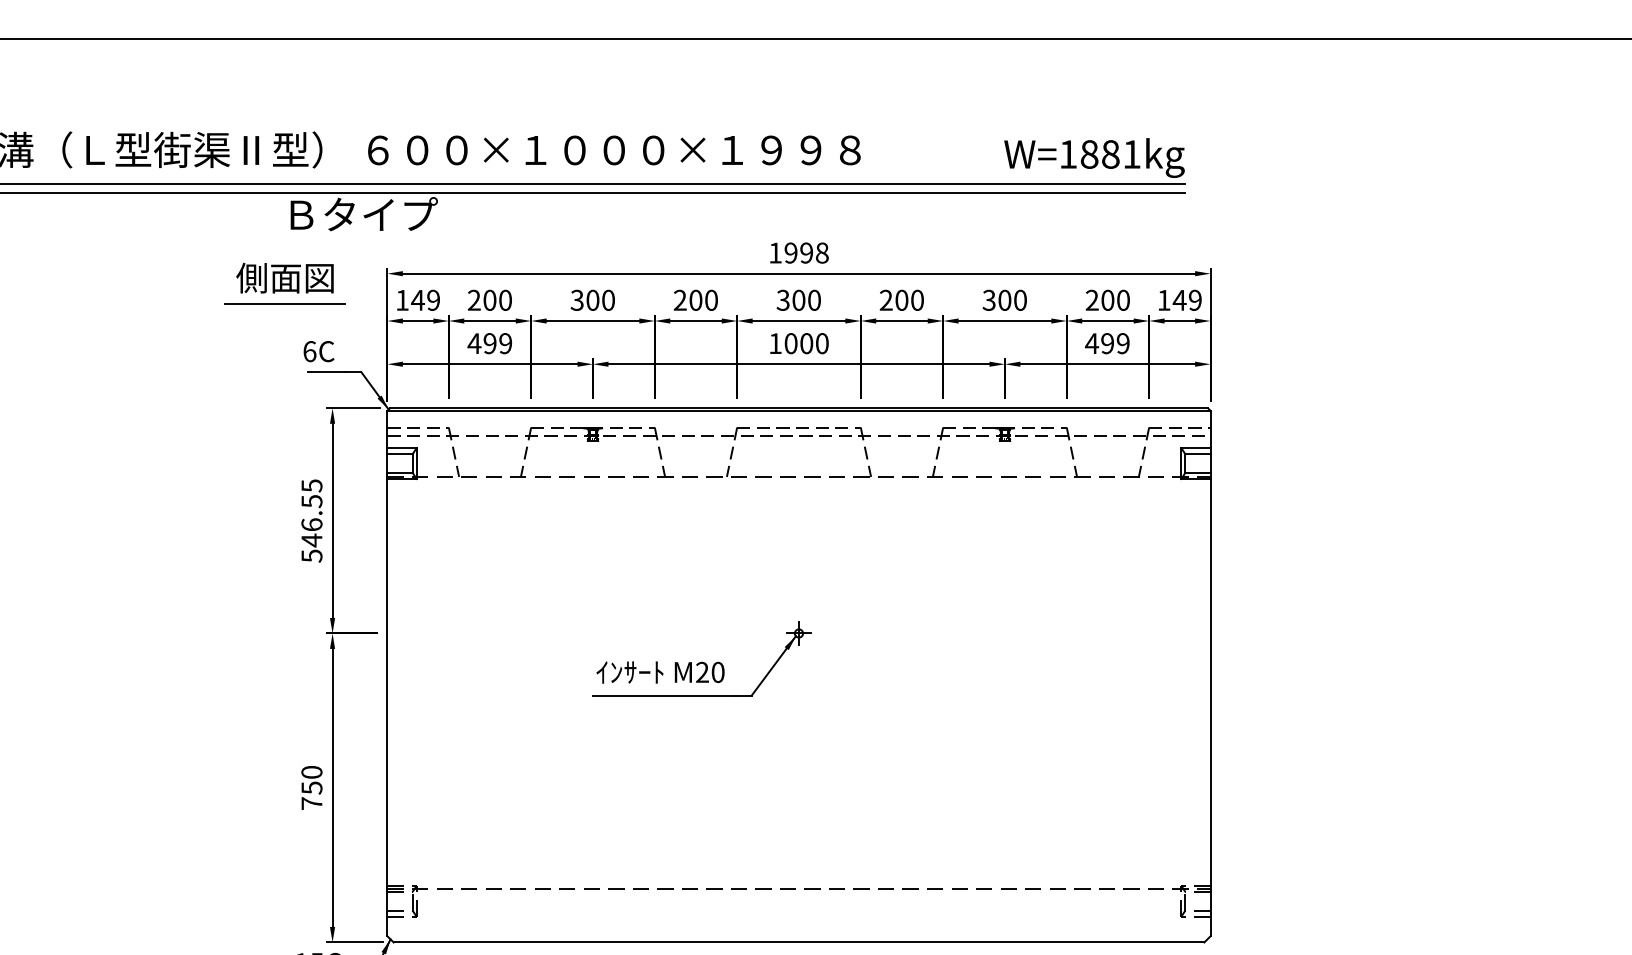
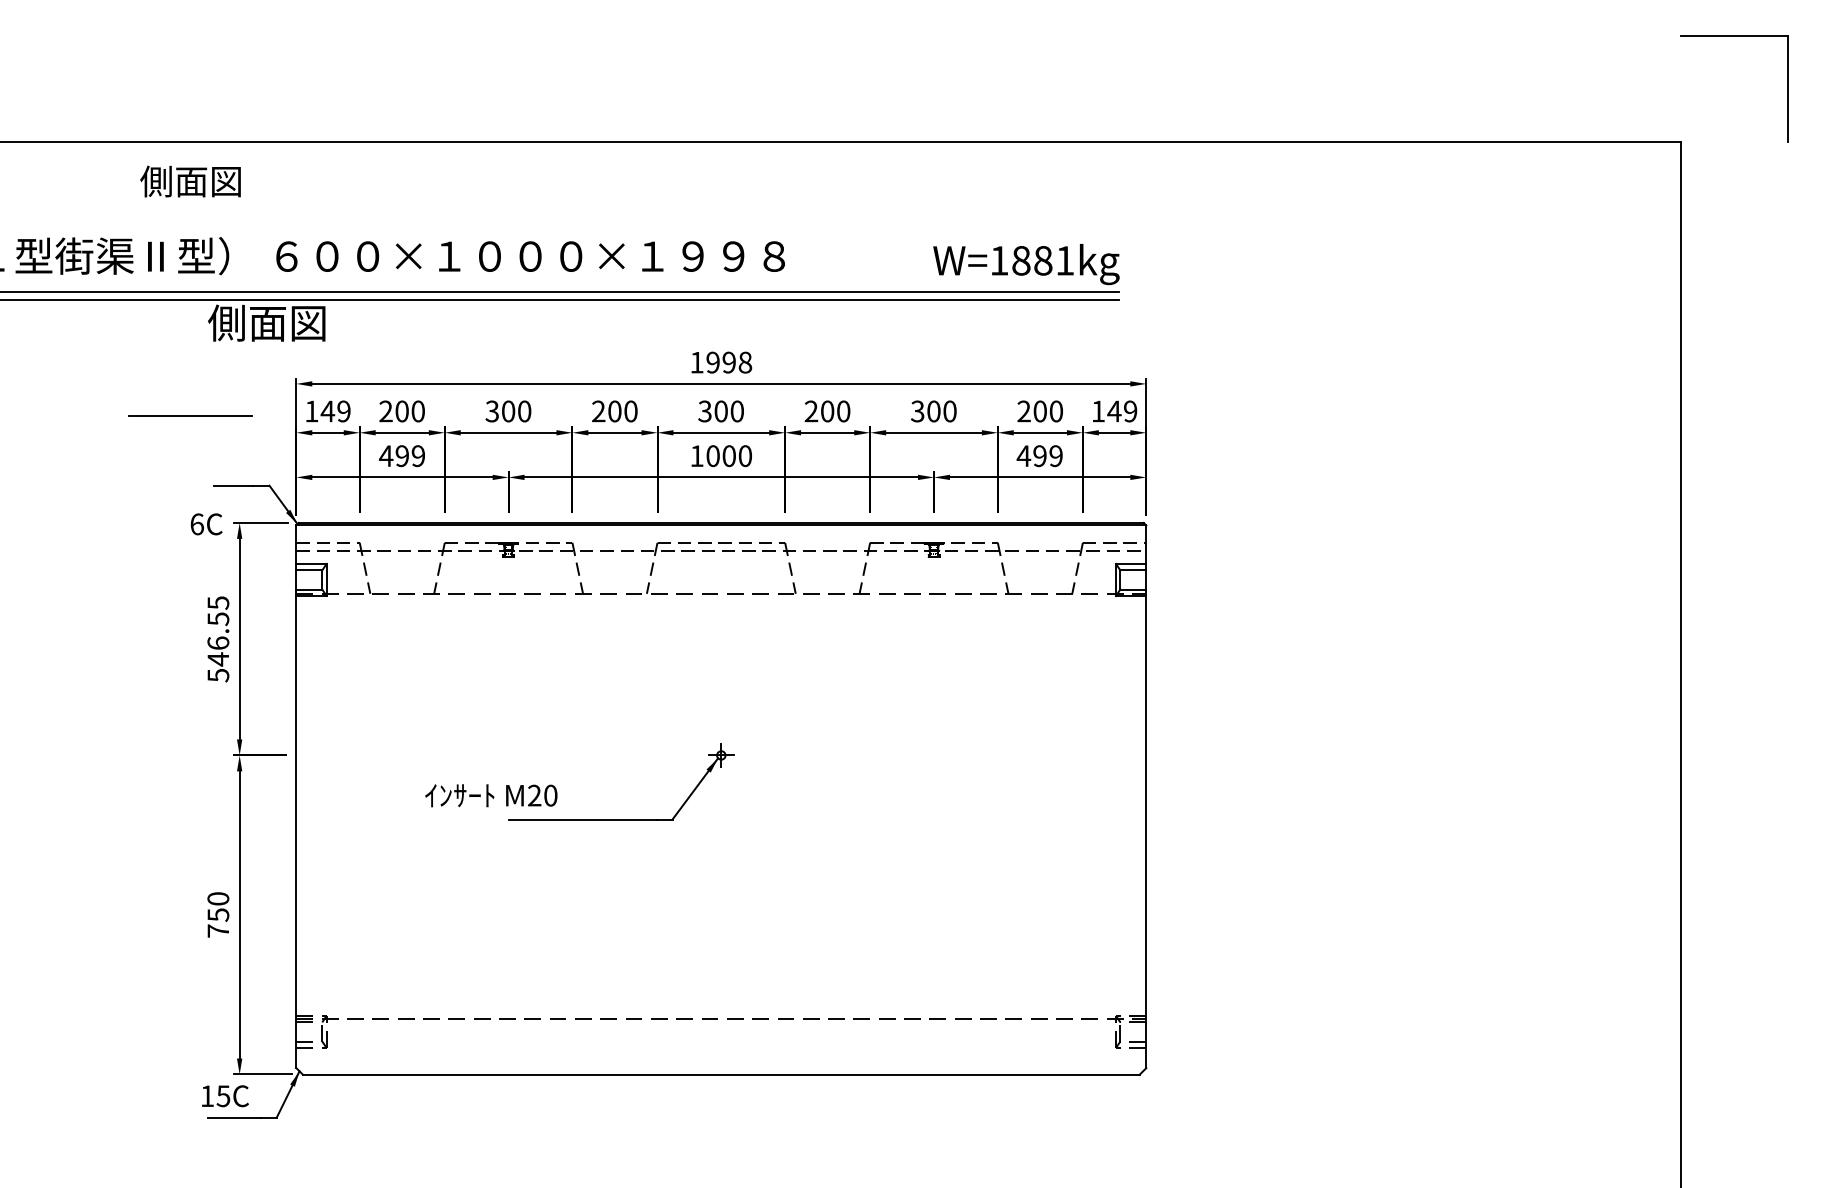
text: (364, 214) -> (272, 322), Ｂタイプ -> 側面図
text: (284, 278) -> (190, 181), moved
text: (318, 351) -> (206, 524), moved
text: (660, 672) -> (491, 795), moved

